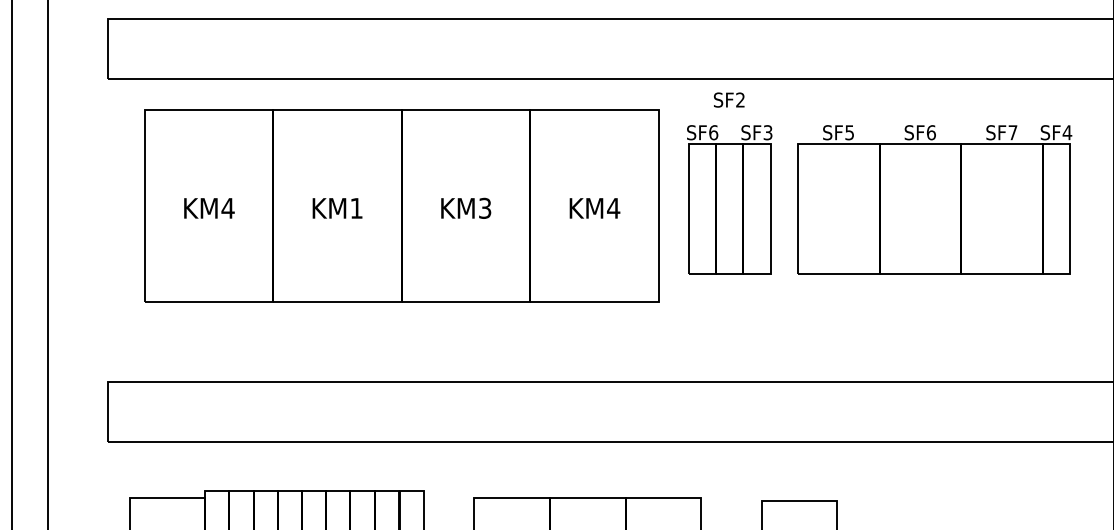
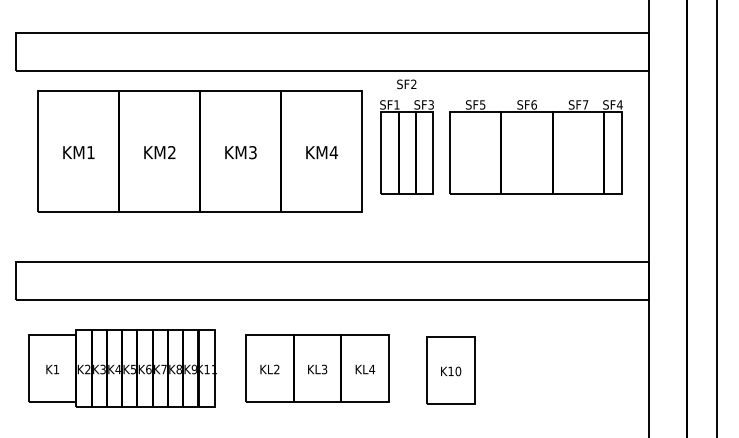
text: (712, 132) -> (396, 104), SF6 -> SF1
text: (227, 208) -> (90, 152), KM4 -> KM1
text: (355, 208) -> (171, 152), KM1 -> KM2

